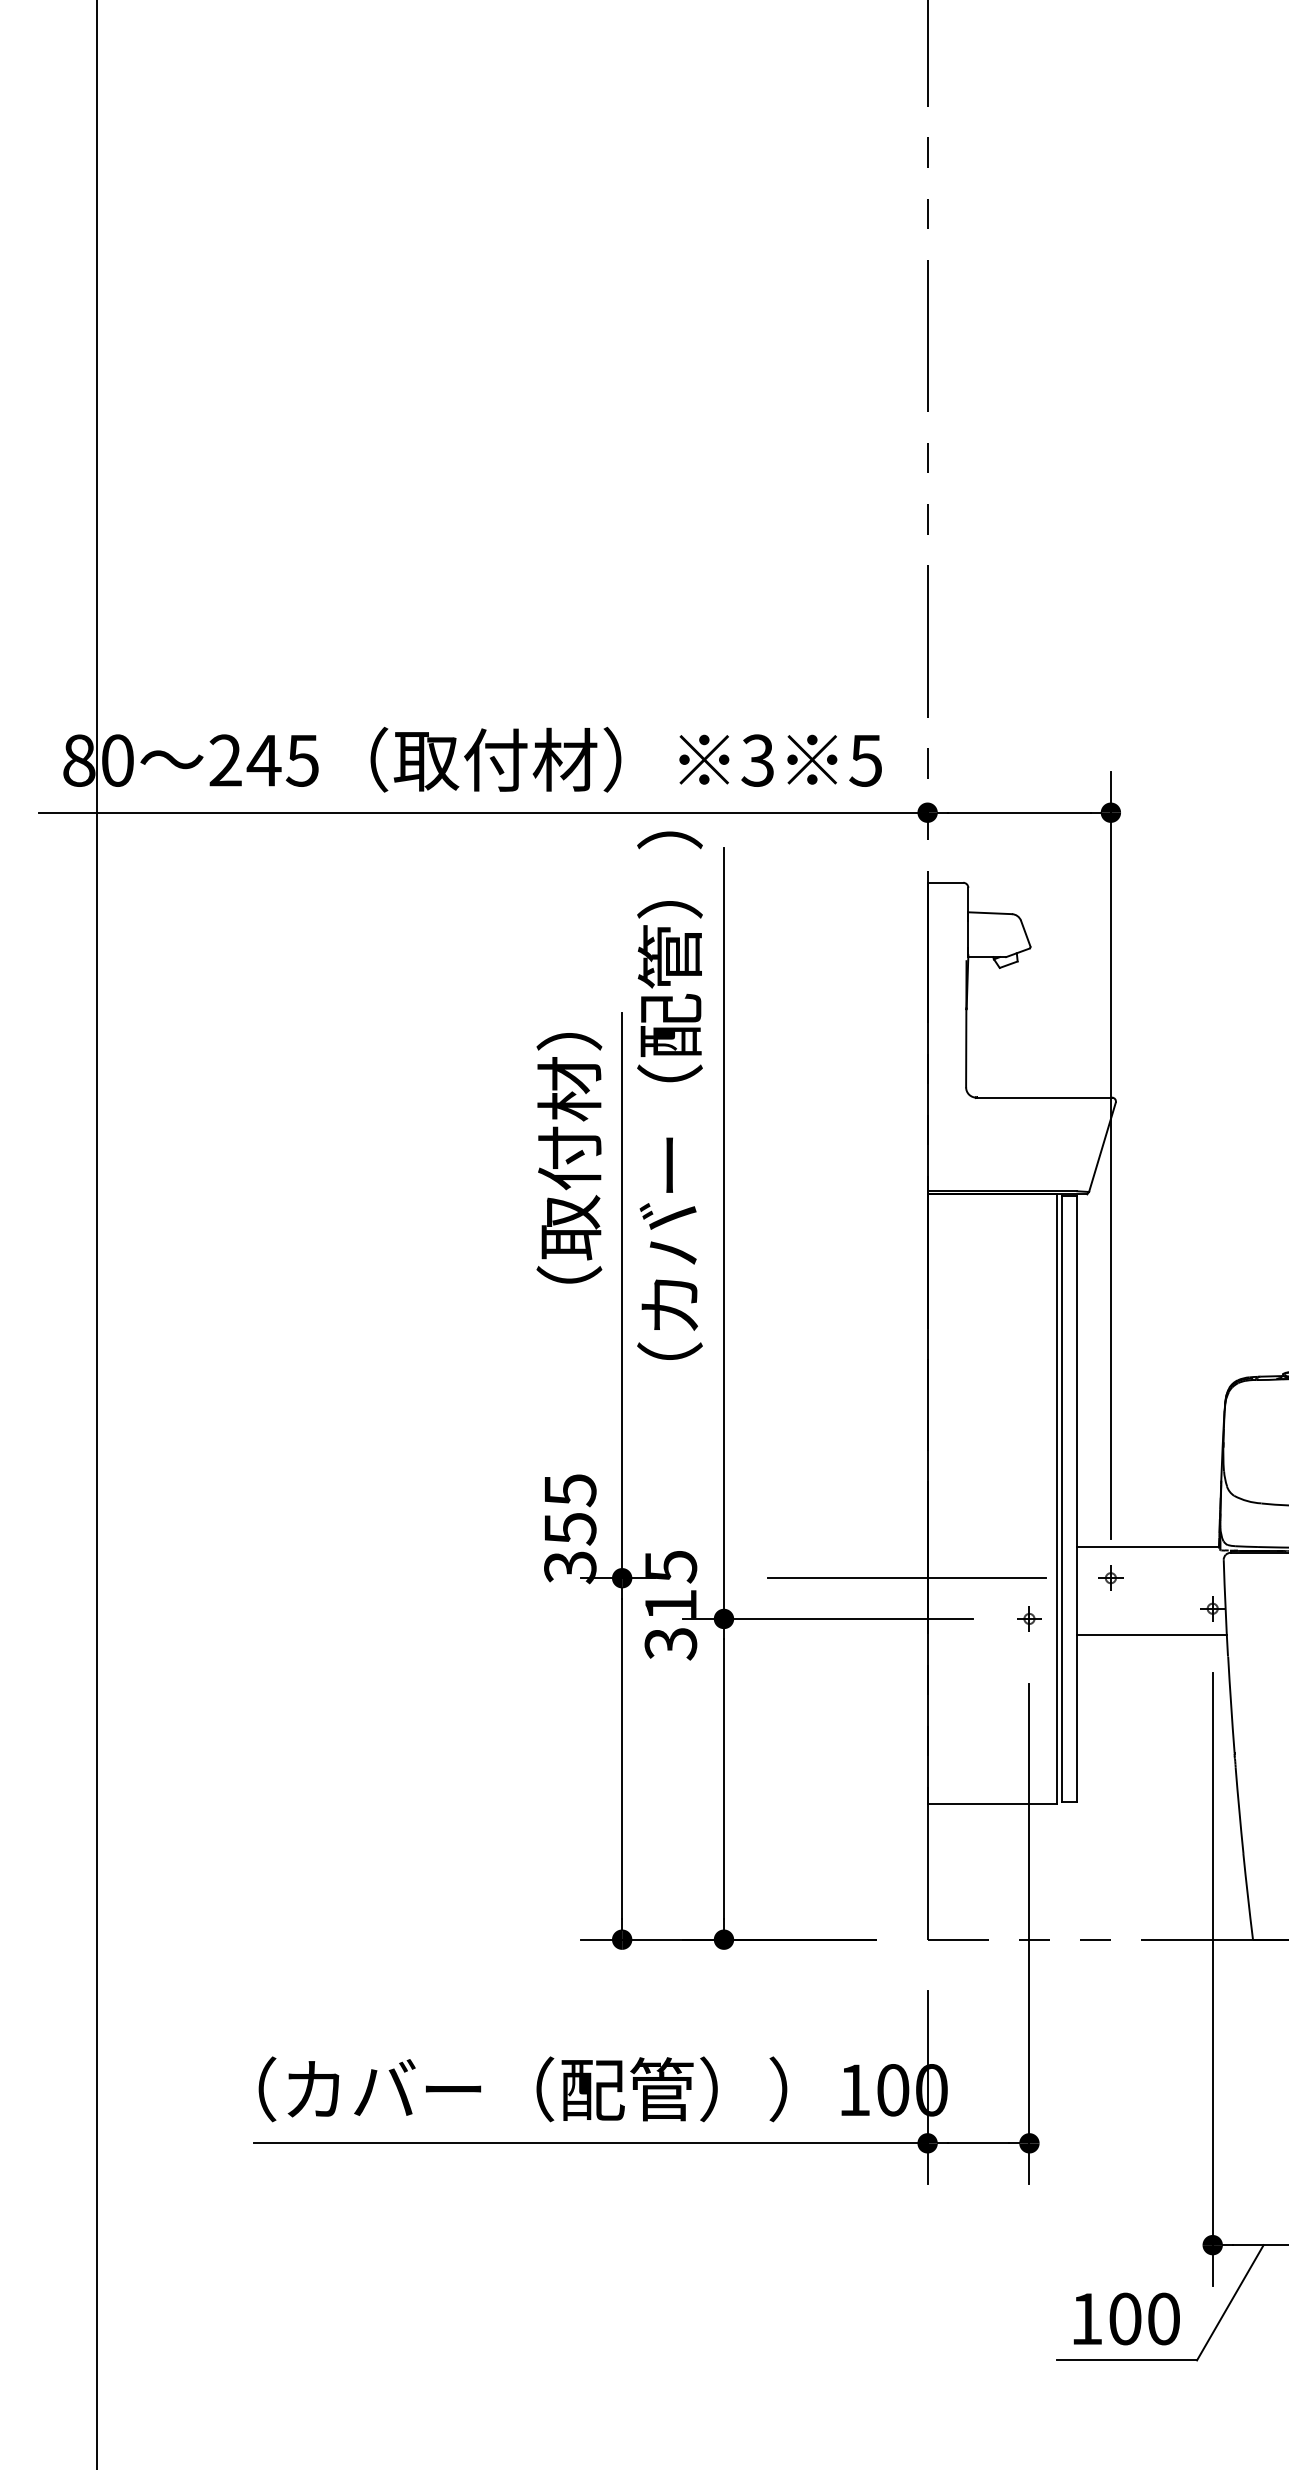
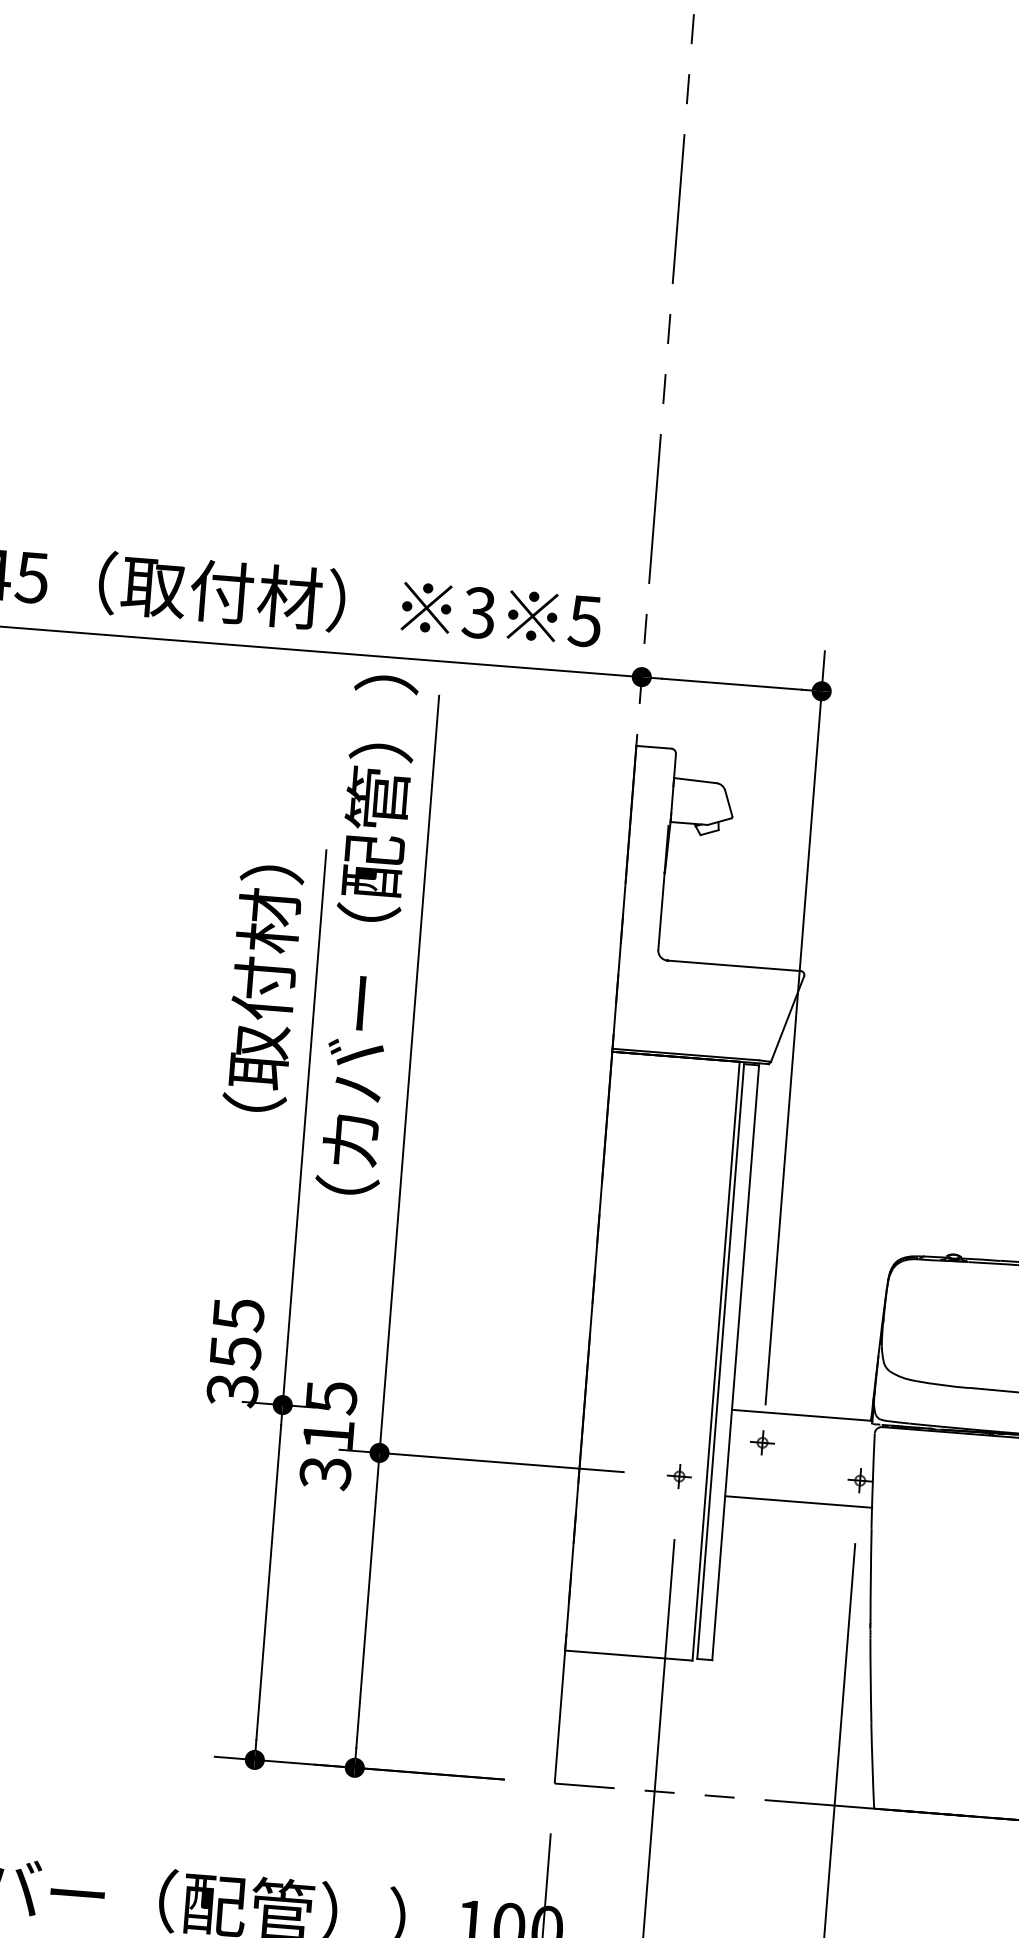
line: (907, 1578) -> (562, 1427), removed

